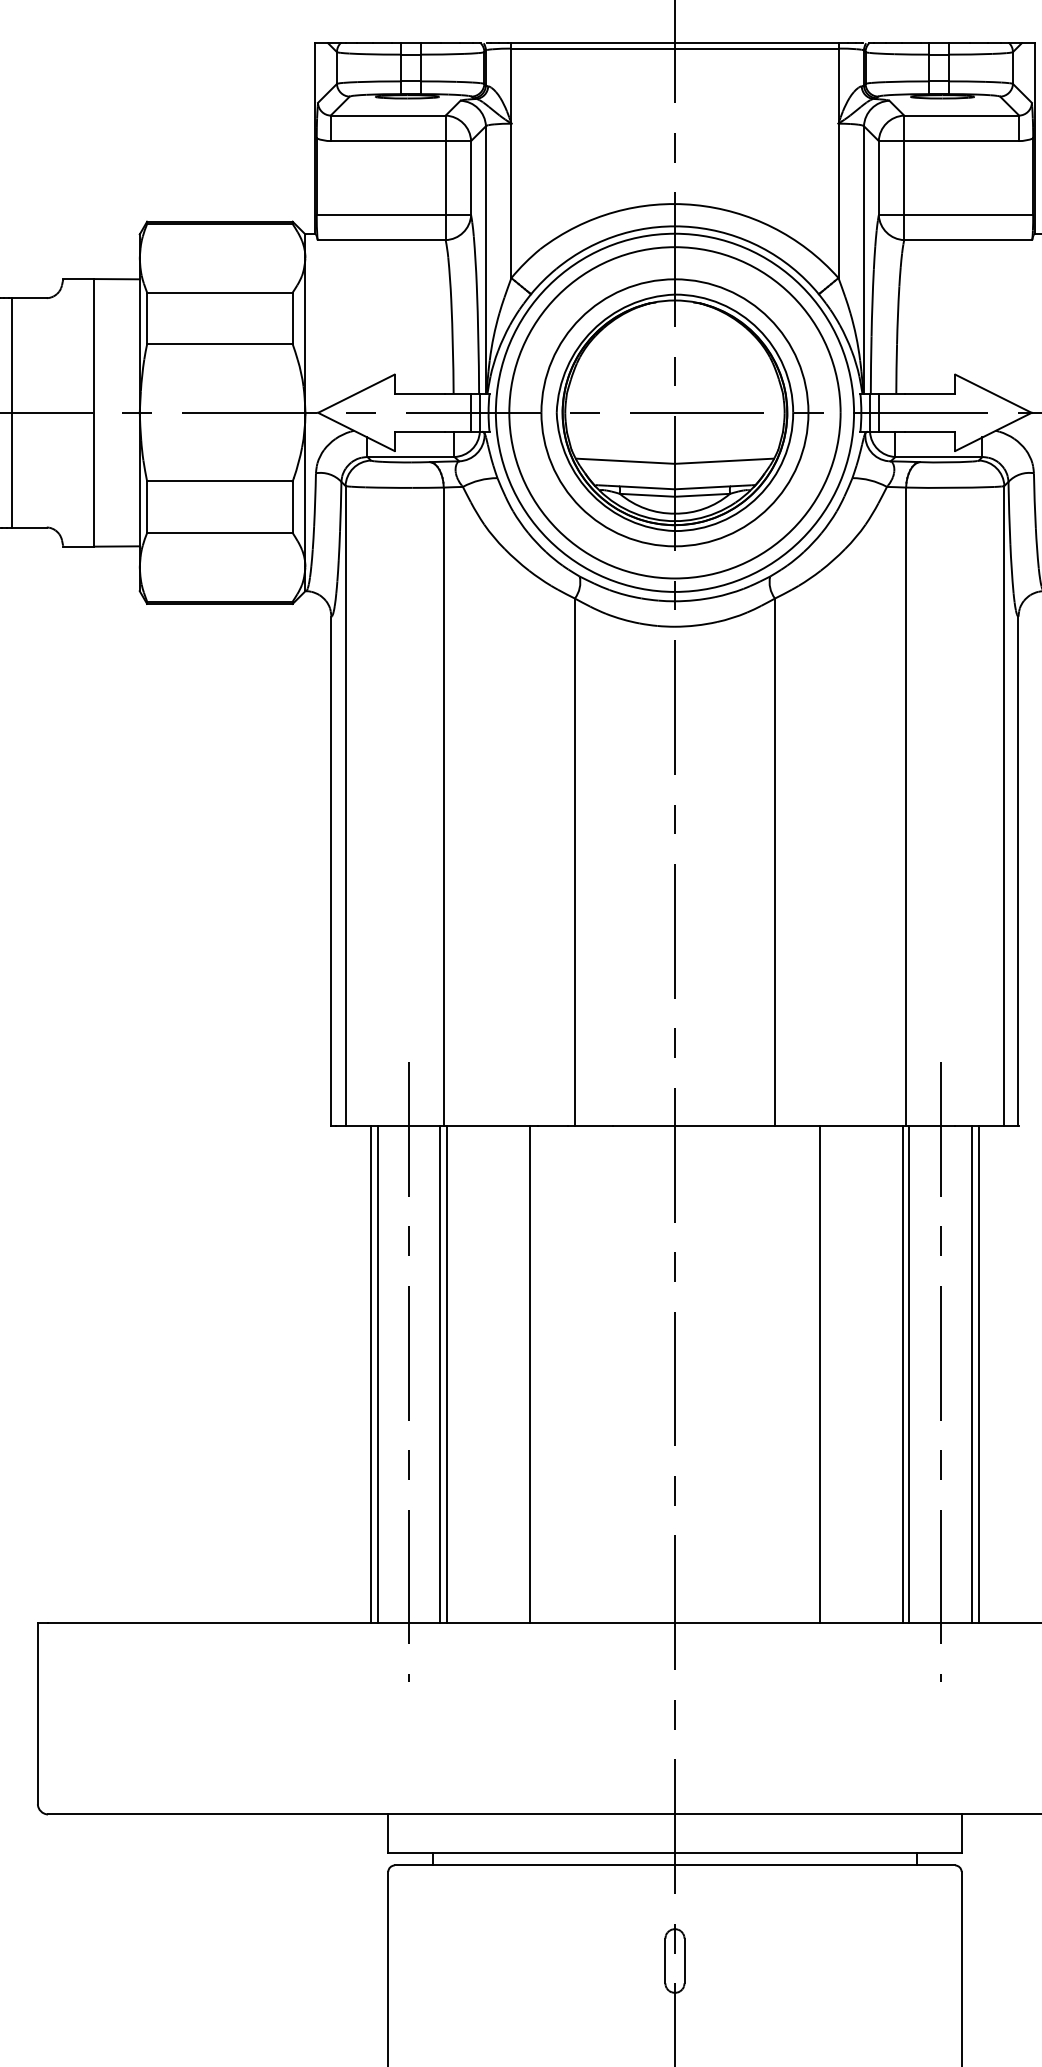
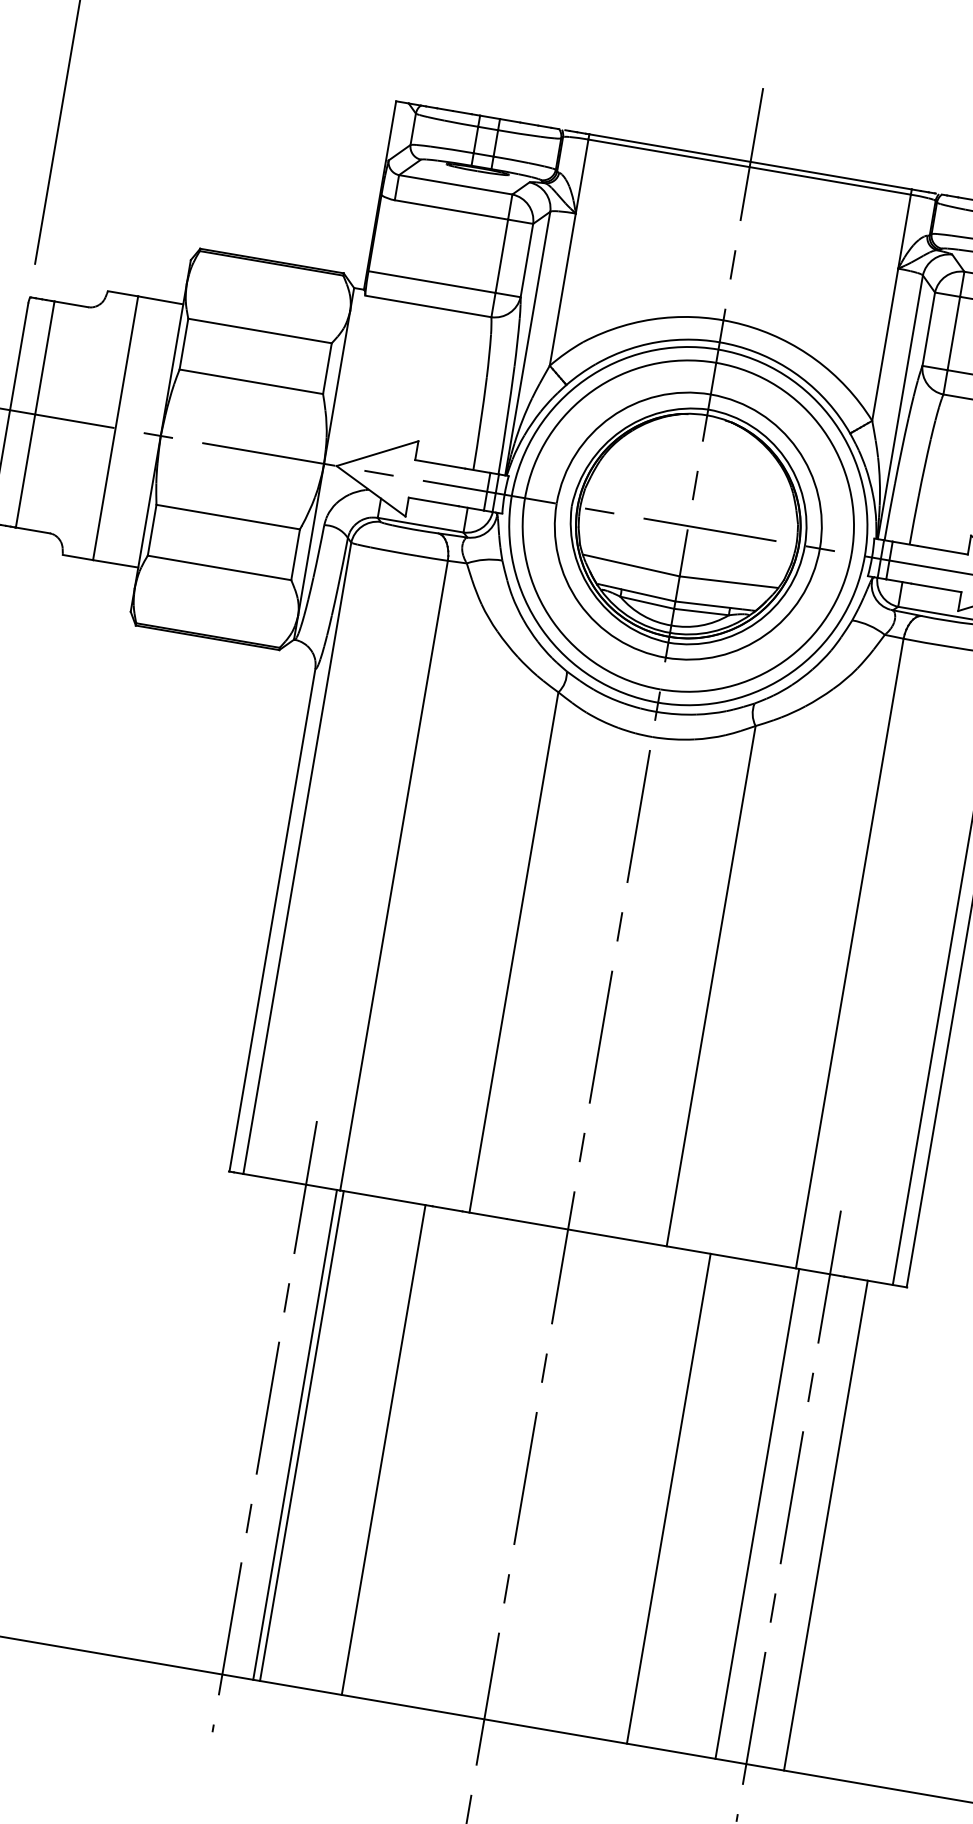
line: (370, 1374) -> (226, 1422), removed
line: (377, 1374) -> (233, 1423), removed
line: (902, 1374) -> (750, 1512), removed
line: (972, 1374) -> (819, 1524), removed

